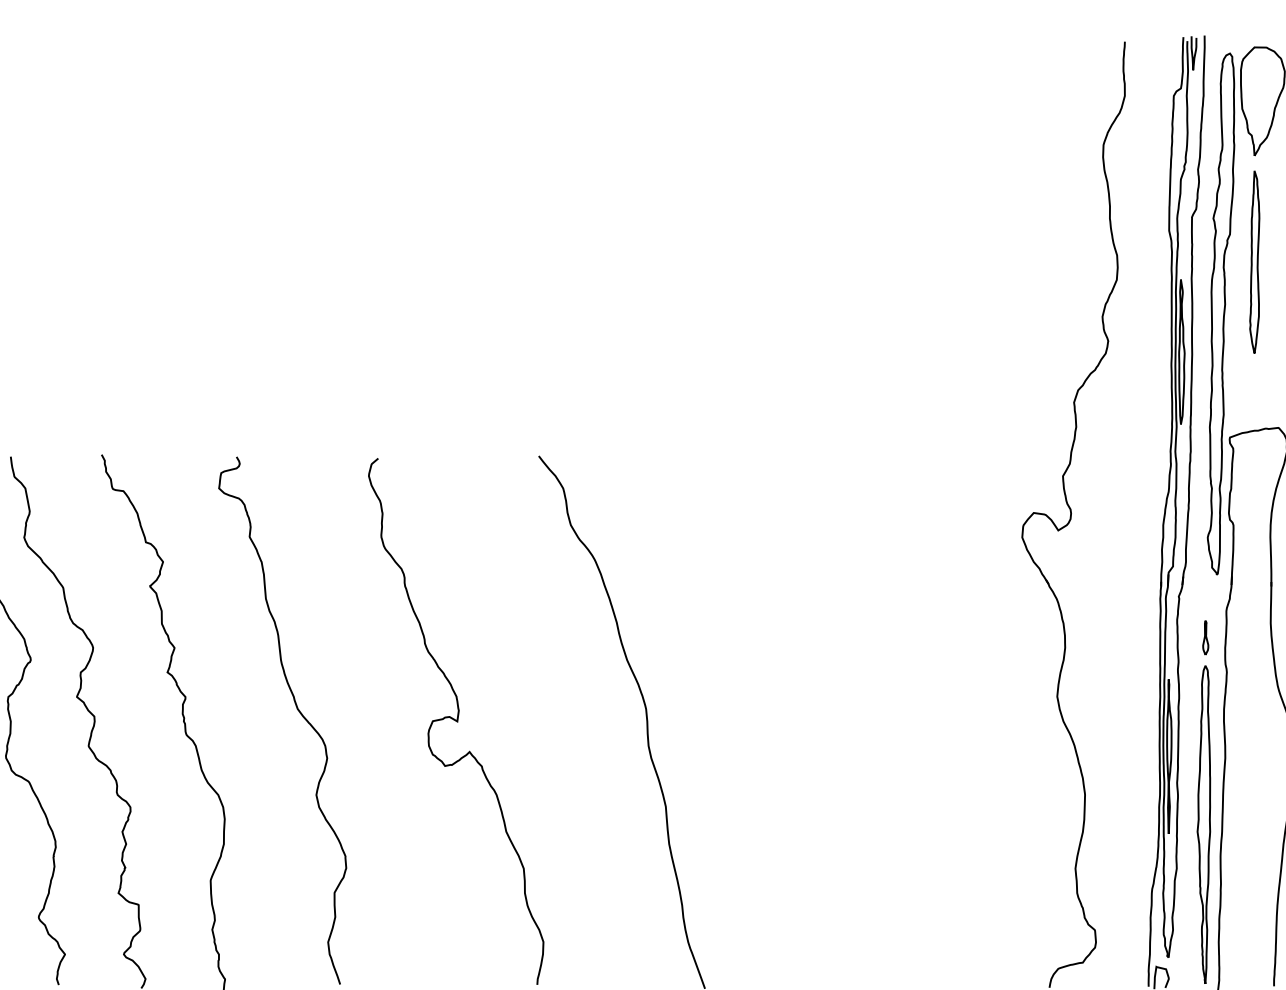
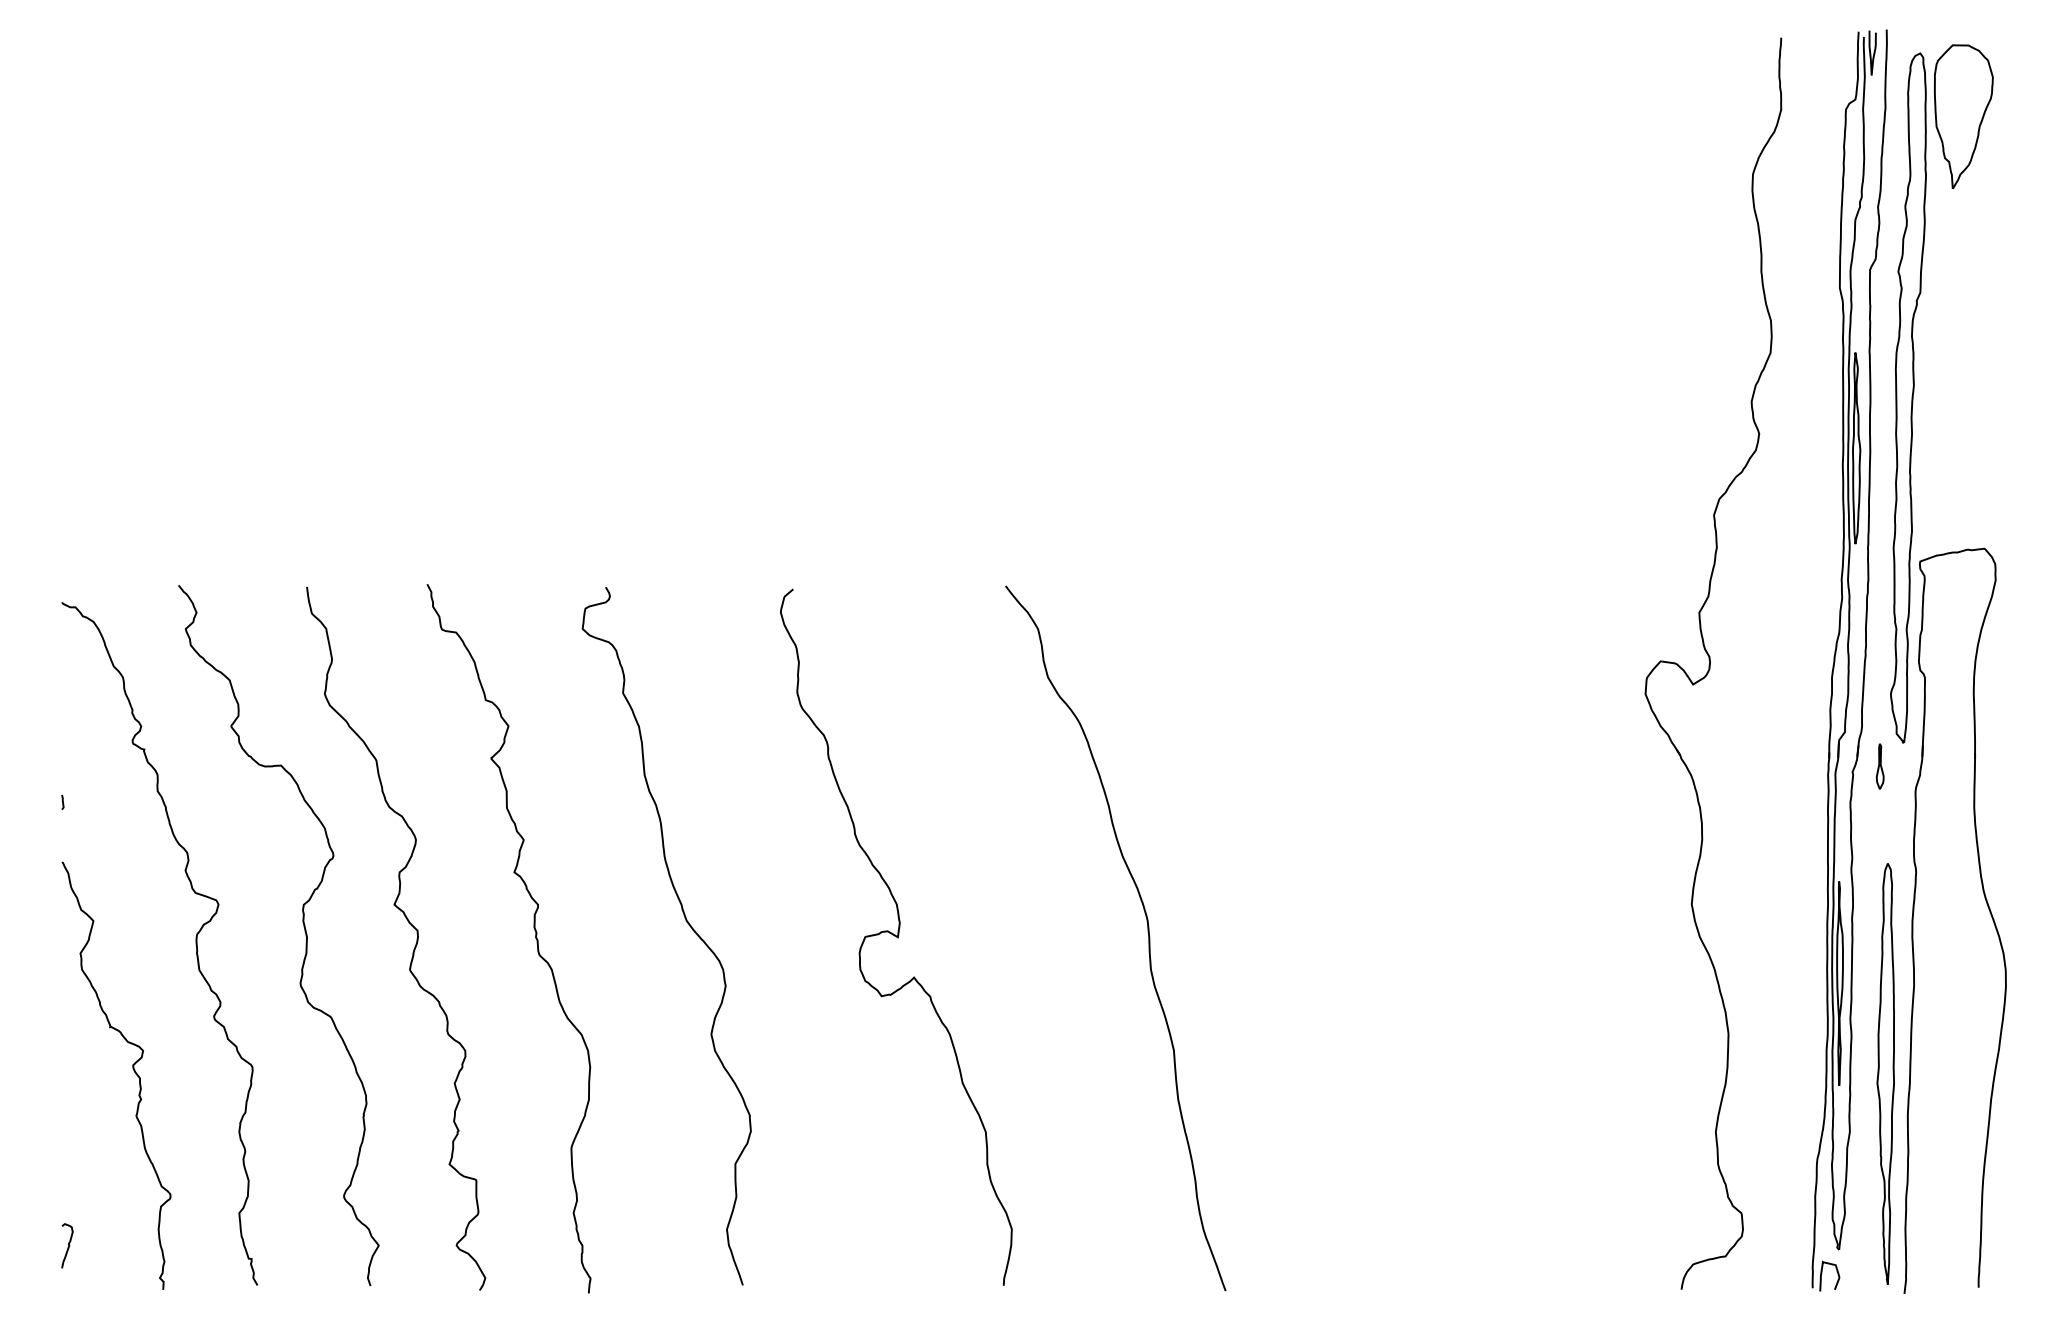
part: (1255, 262) -> (1953, 329), removed
part: (1205, 637) -> (1879, 766), moved

